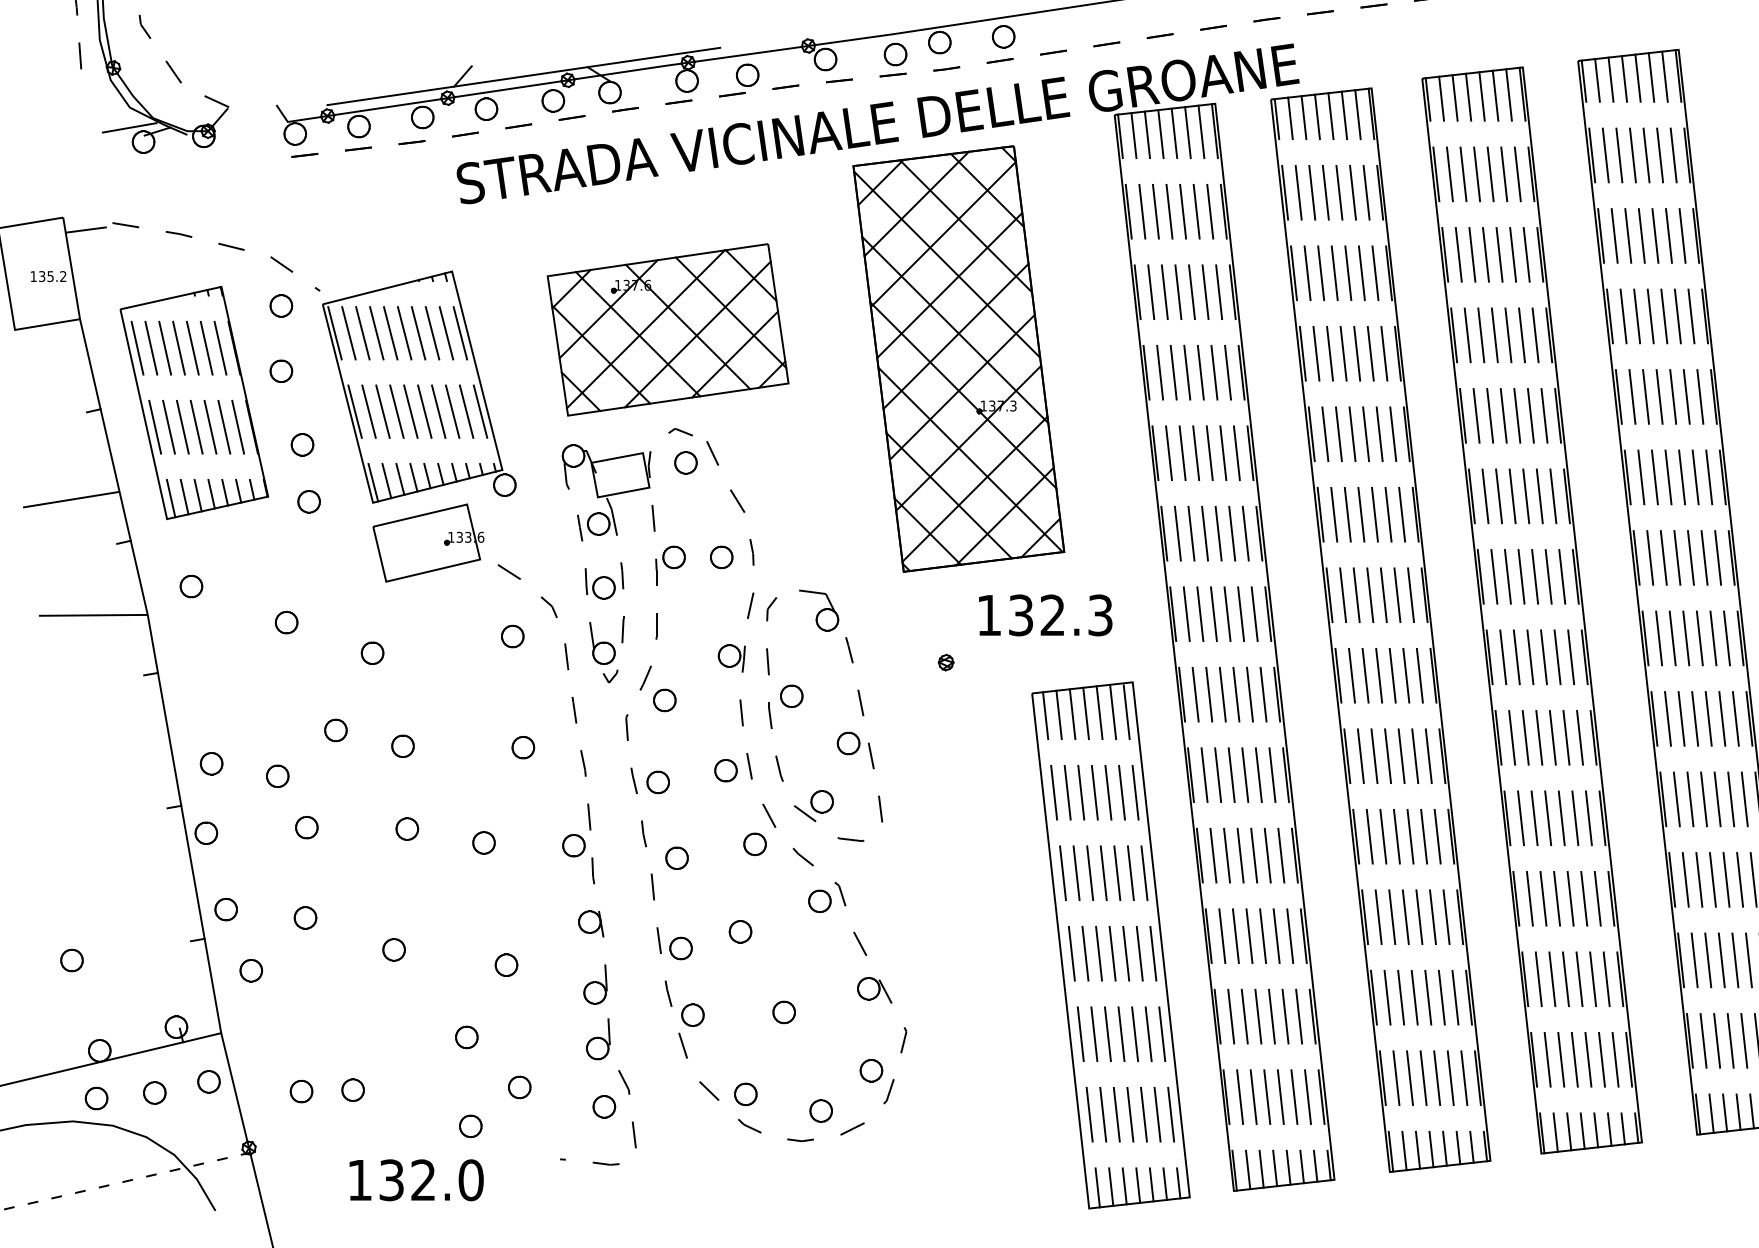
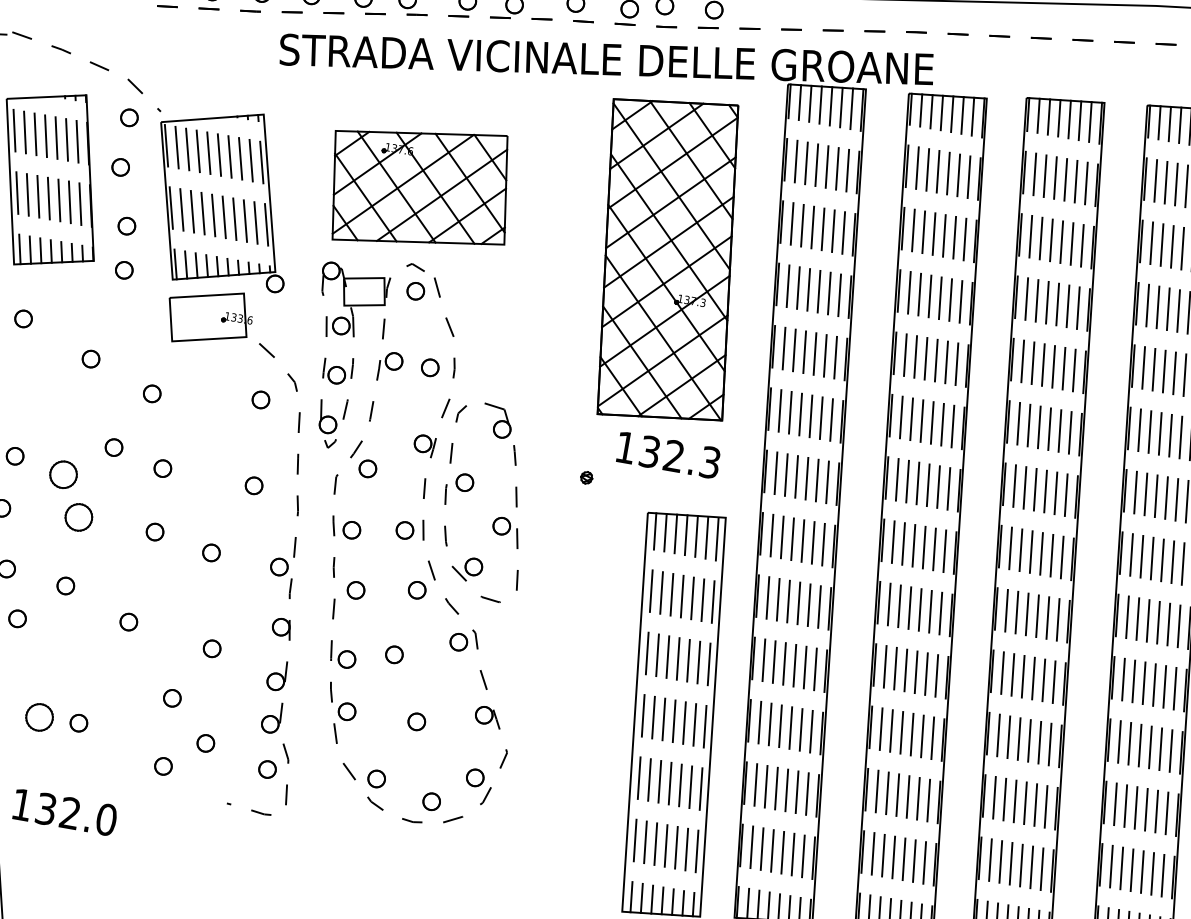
part: (958, 358) -> (667, 259), moved
part: (277, 775) -> (63, 474), size x1.6
part: (306, 827) -> (78, 517), size x1.6
part: (301, 1091) -> (39, 717), size x1.6
text: (416, 1180) -> (65, 812), moved

